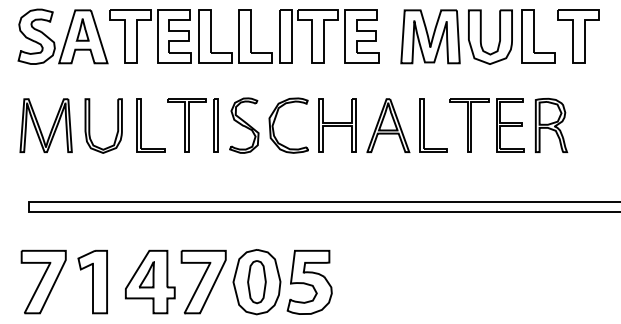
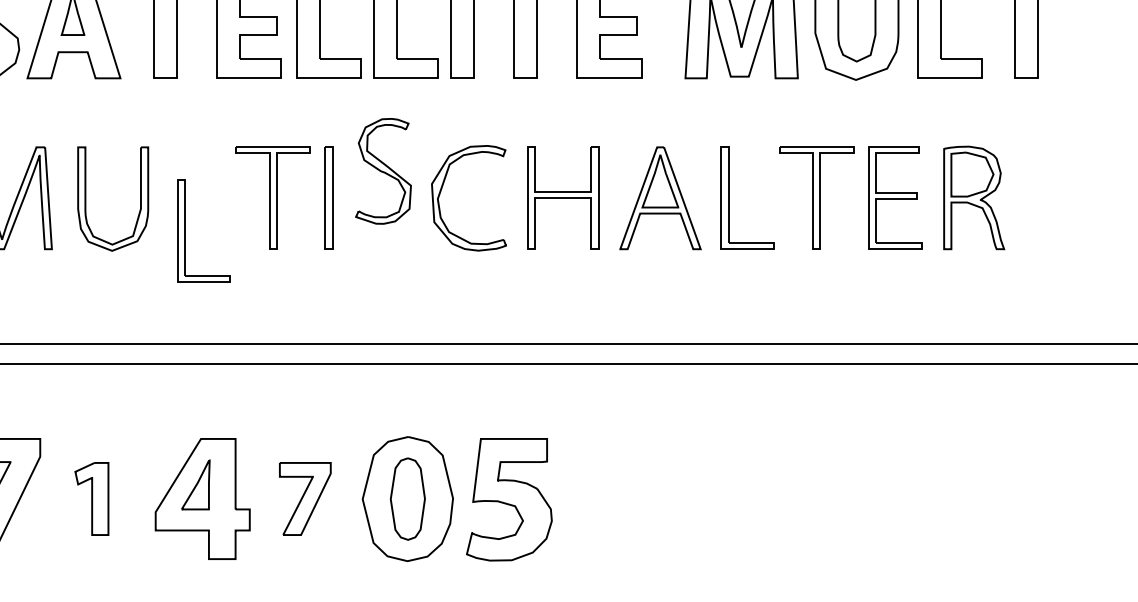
part: (141, 125) -> (185, 230), moved
part: (244, 125) -> (383, 171), moved
part: (92, 281) -> (91, 497), size x0.6
part: (203, 281) -> (305, 497), size x0.6

